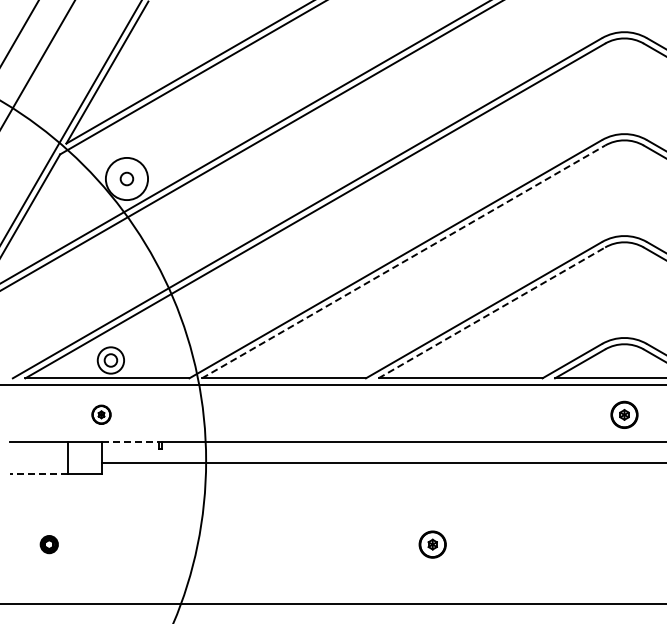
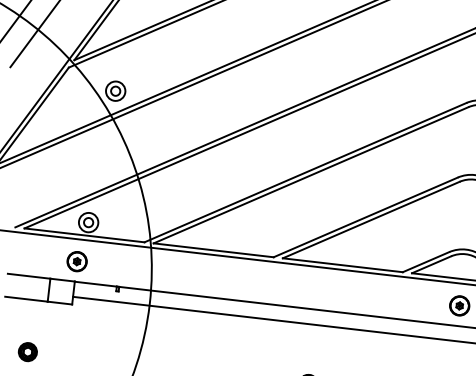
circle: (126, 178) -> (115, 90), size x0.62
line: (403, 261) -> (311, 174), dashed -> solid
line: (491, 312) -> (371, 219), dashed -> solid
part: (101, 414) -> (77, 261), size x1.43
line: (130, 442) -> (95, 284), dashed -> solid
line: (38, 473) -> (26, 299), dashed -> solid
part: (49, 544) -> (28, 352), size x1.43

